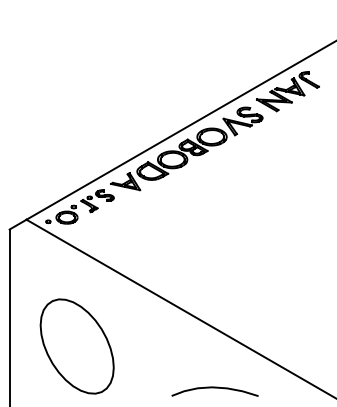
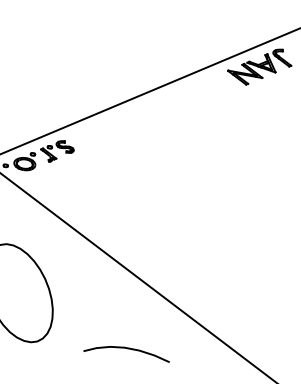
part: (186, 148) -> (152, 110), removed
curve: (214, 388) -> (126, 349), moved

